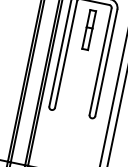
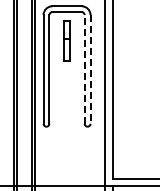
line: (100, 60) -> (84, 68), solid -> dashed
line: (106, 62) -> (90, 69), solid -> dashed

